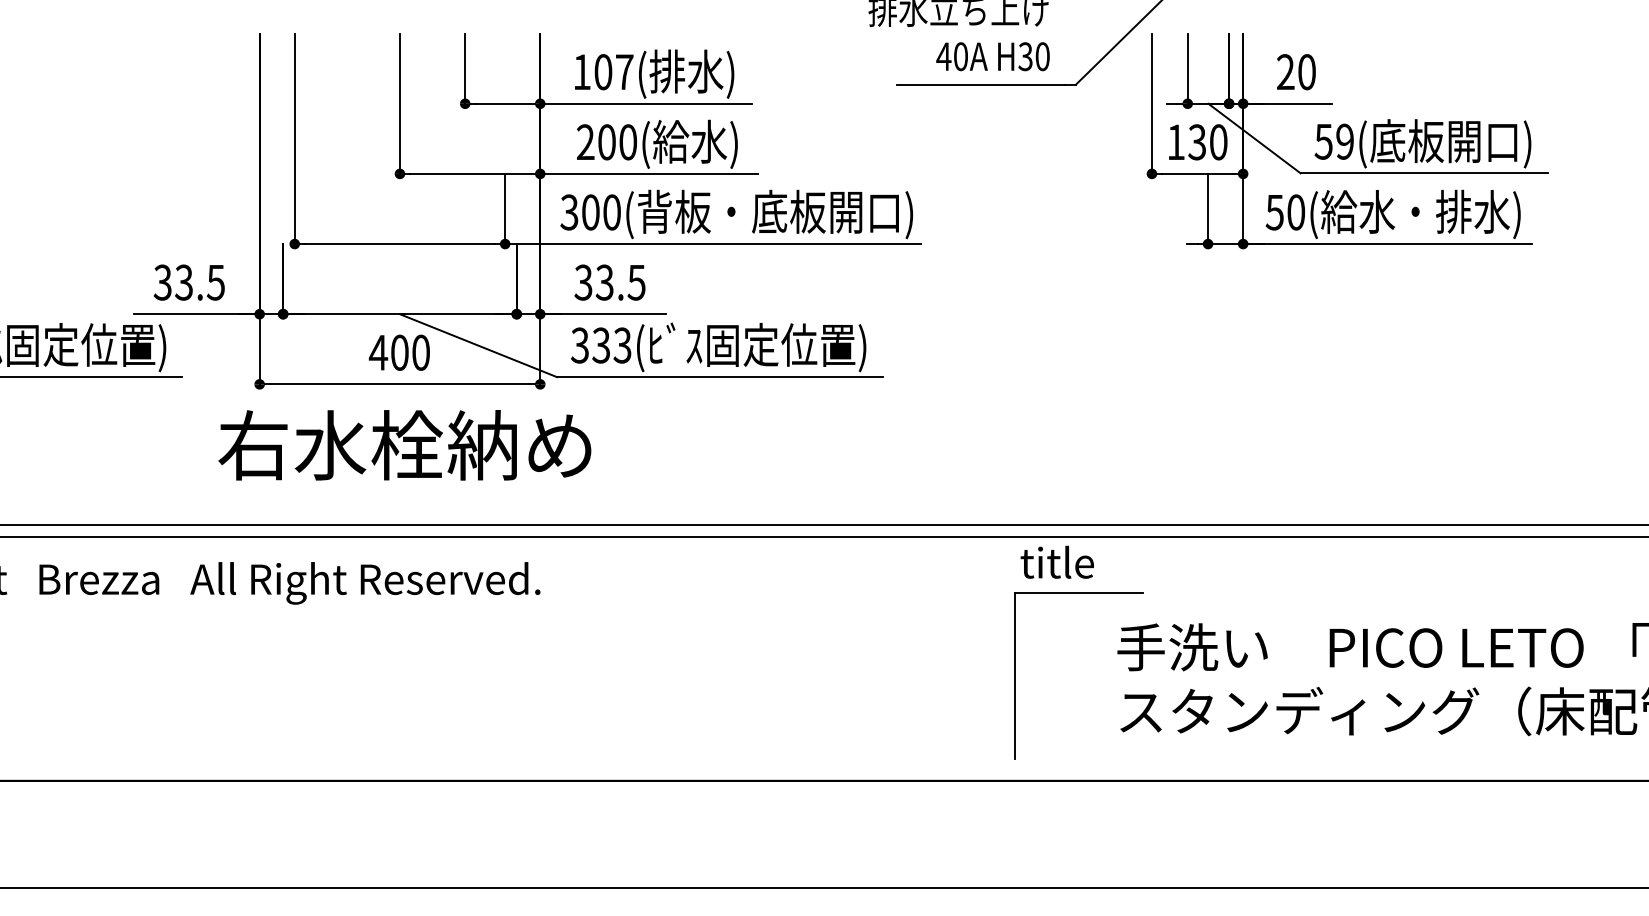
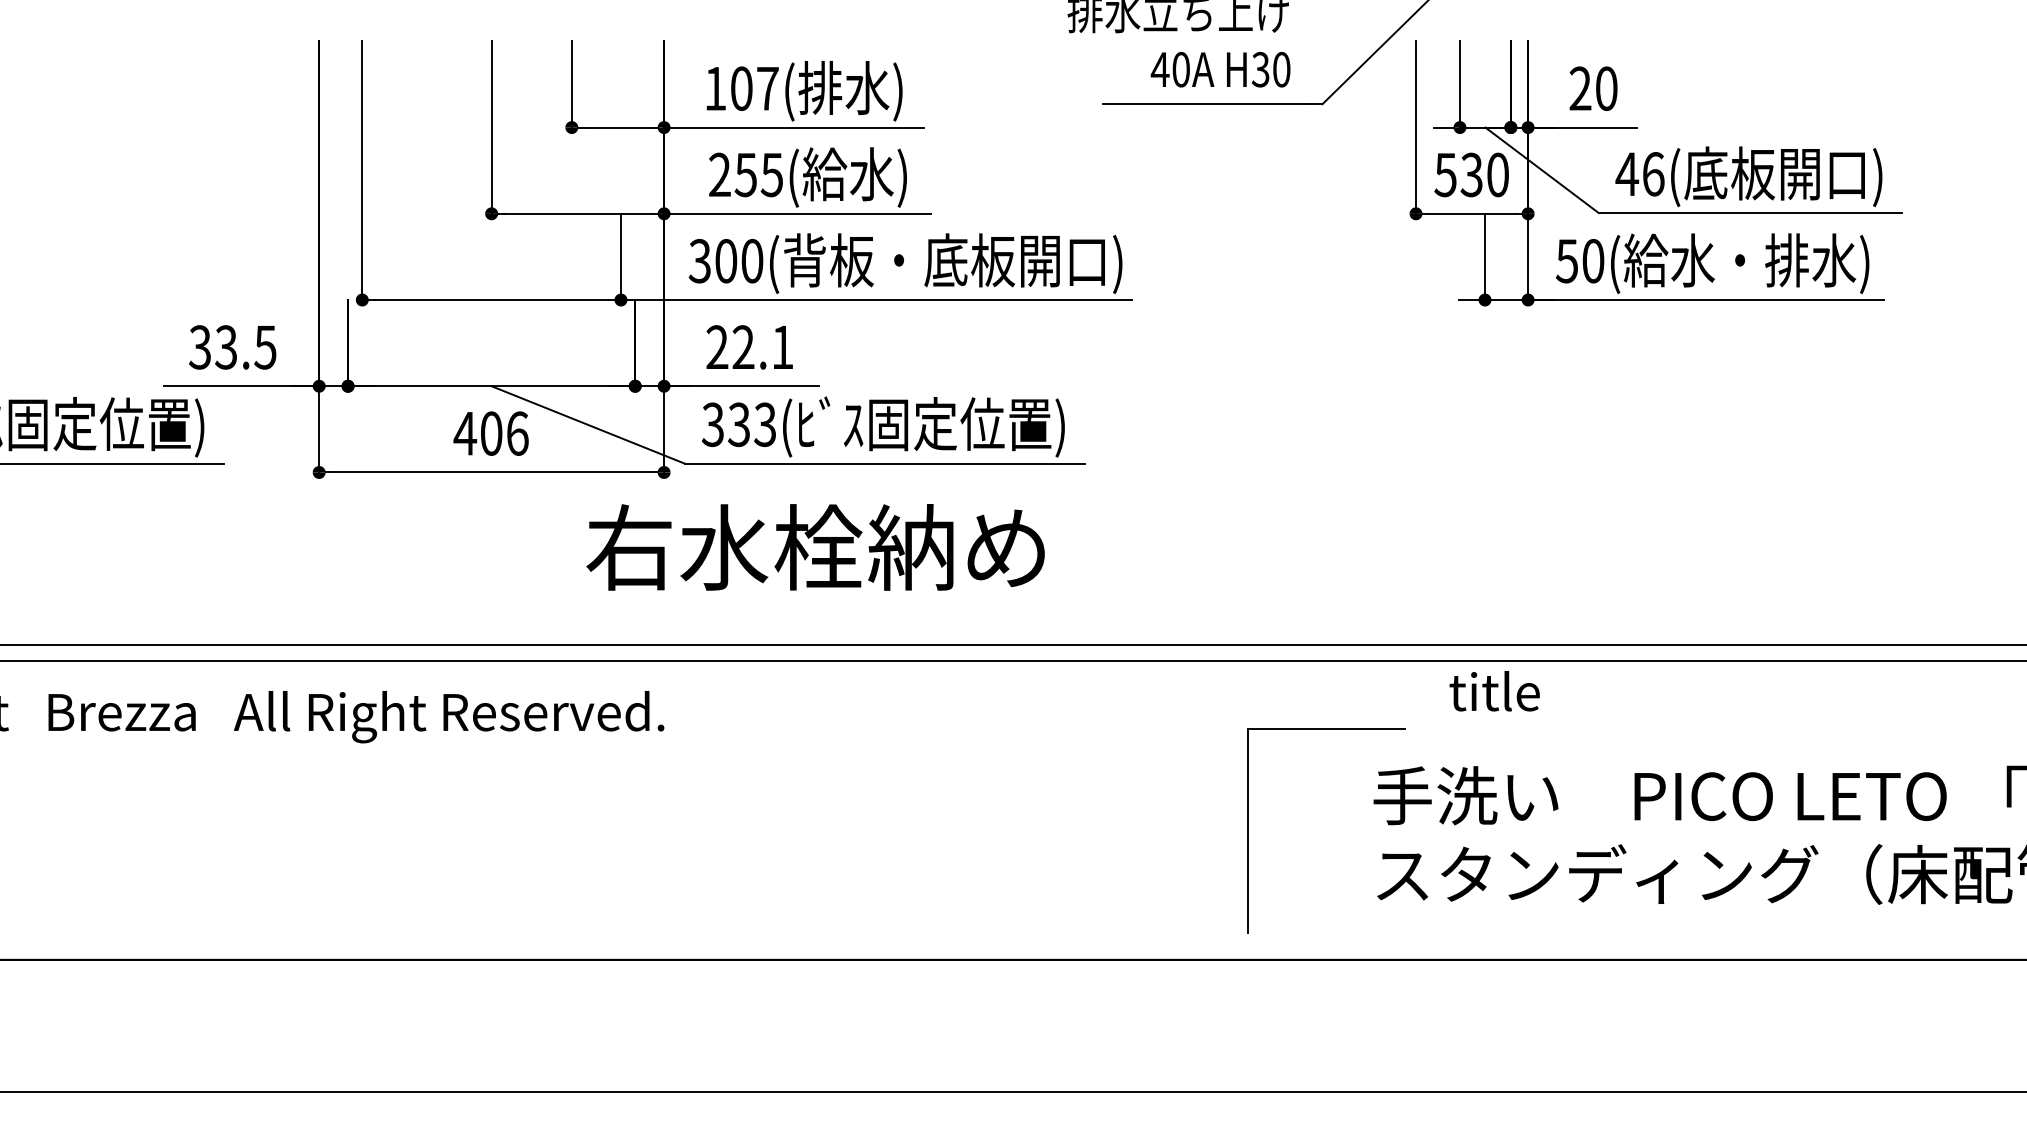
text: (617, 141) -> (758, 174), 200( -> 255(
text: (1333, 141) -> (1639, 174), 59( -> 46(
text: (1175, 142) -> (1445, 175), 130 -> 530
text: (609, 282) -> (749, 347), 33.5 -> 22.1
text: (421, 352) -> (517, 433), 400 -> 406
text: (404, 445) -> (815, 547), moved
text: (1057, 562) -> (1494, 691), moved

